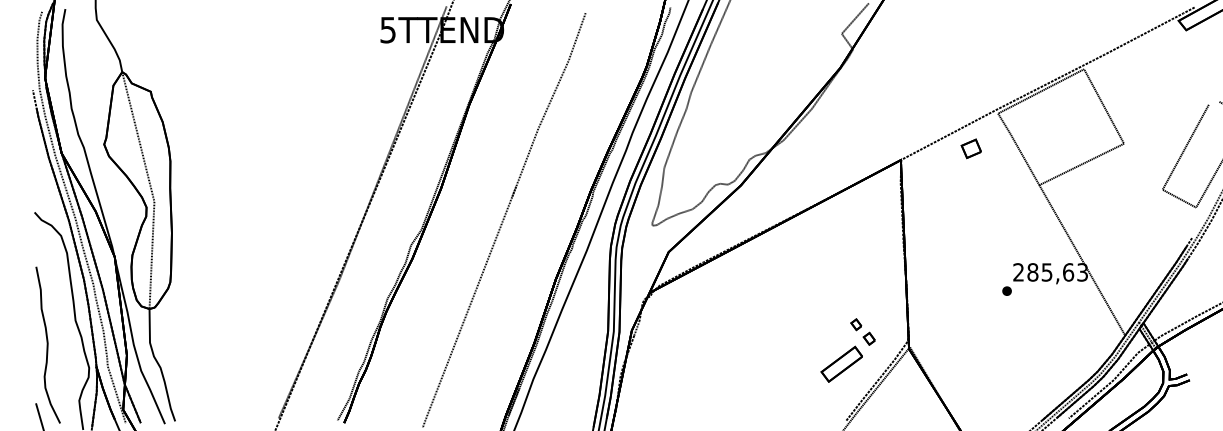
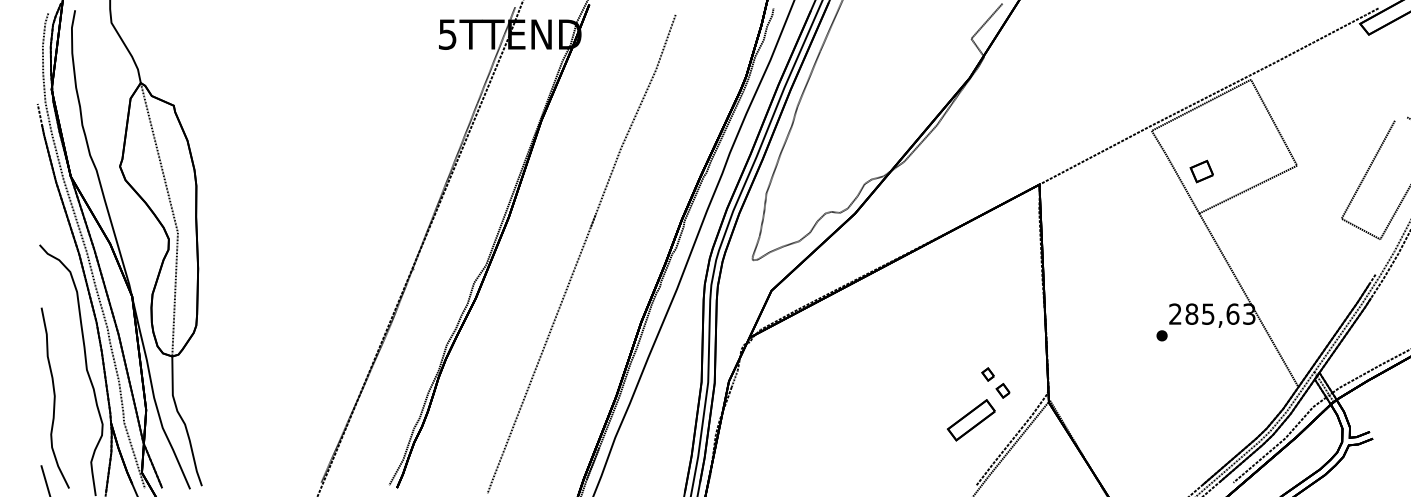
part: (971, 148) -> (1201, 171), moved

